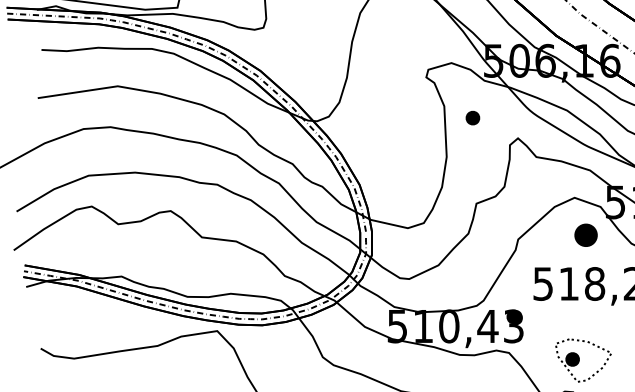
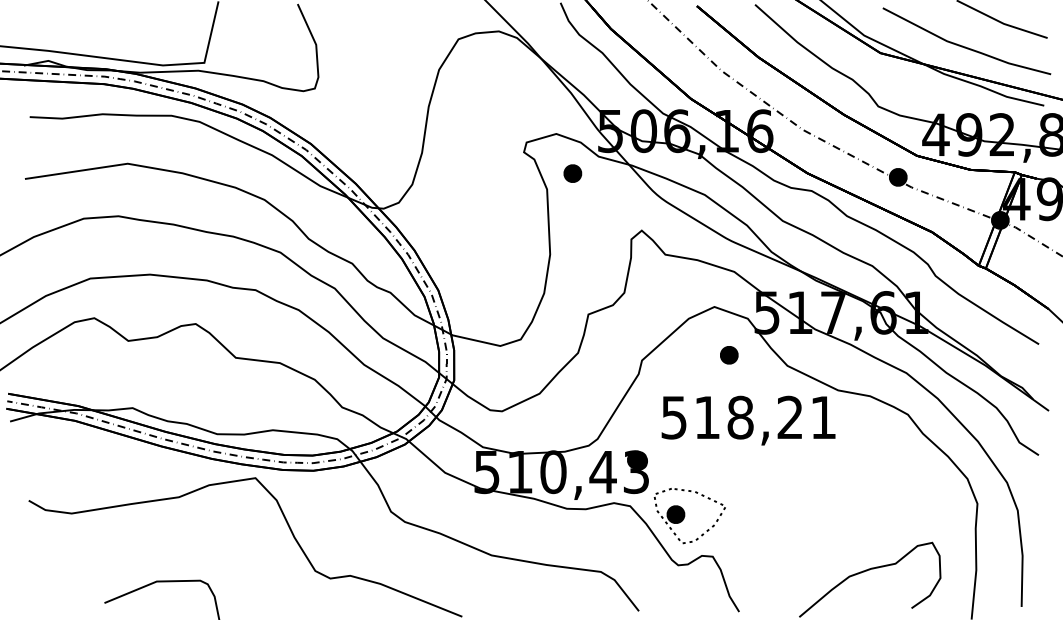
part: (472, 118) -> (572, 173), moved
part: (586, 235) -> (729, 355), size x0.62
part: (583, 360) -> (689, 516), moved

